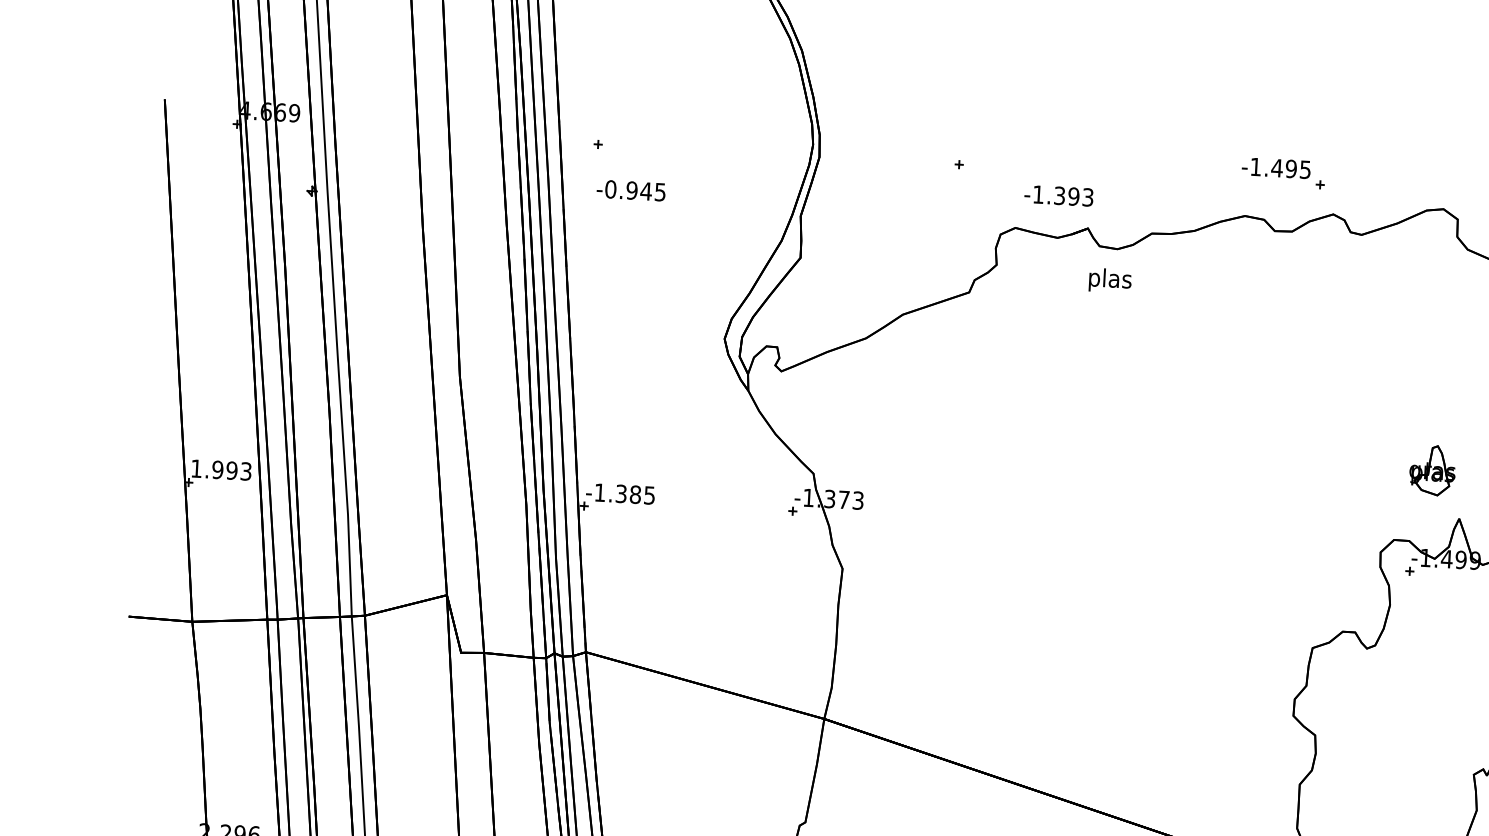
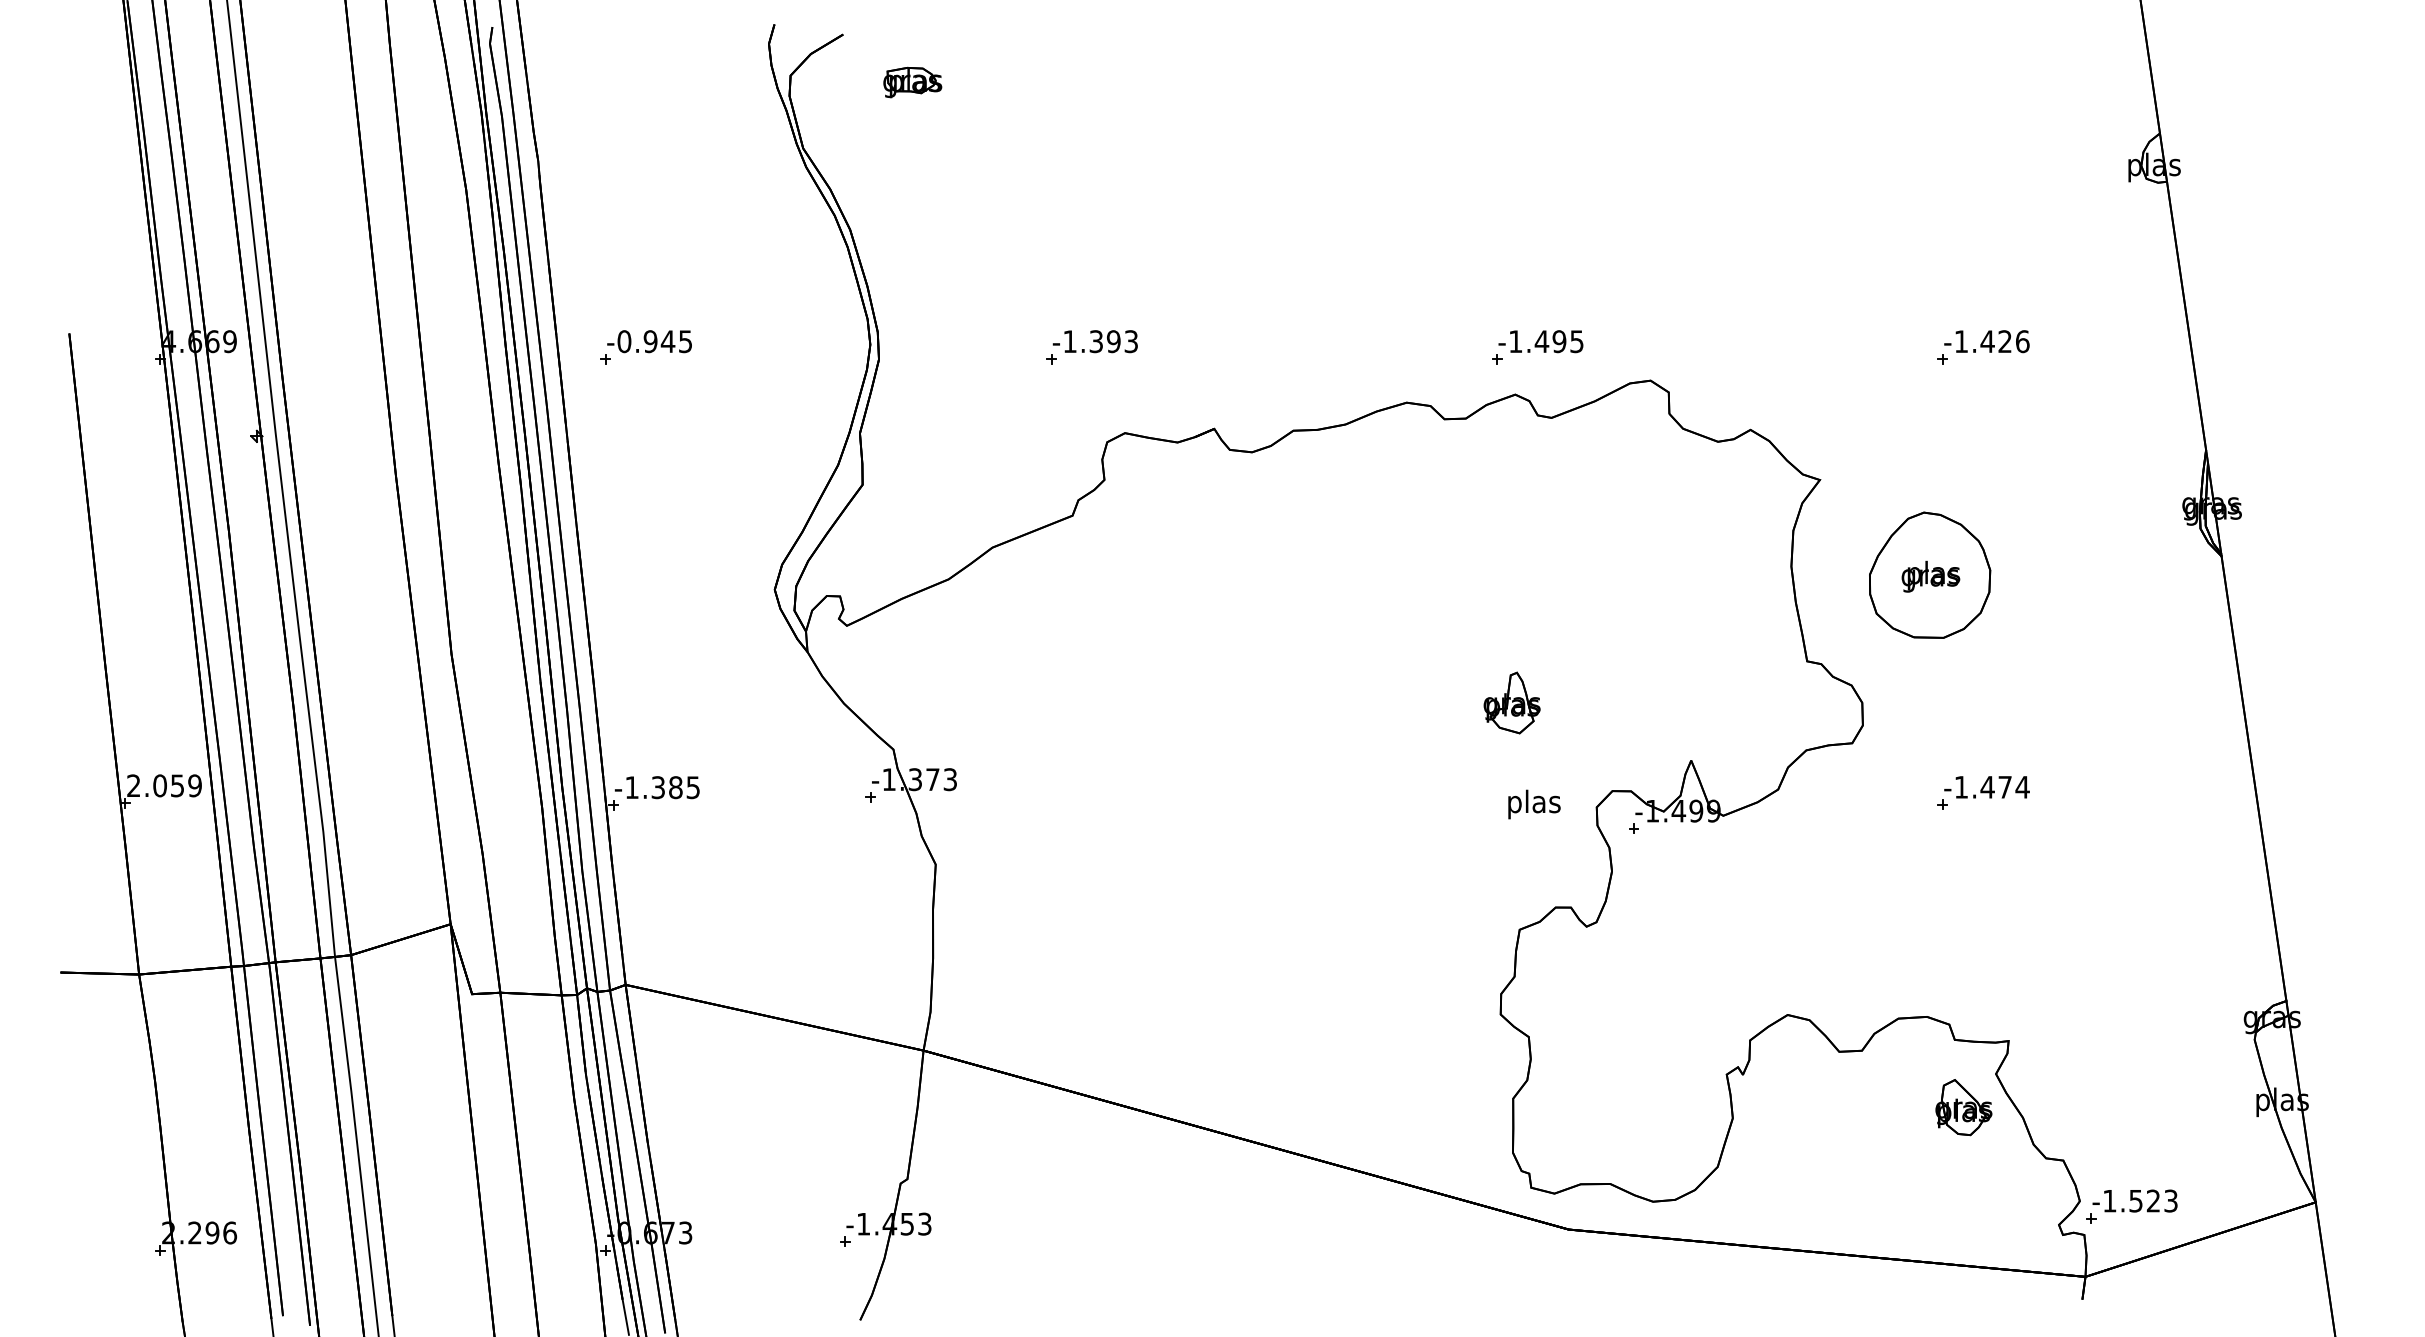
text: (1275, 168) -> (1540, 341), moved
text: (631, 190) -> (649, 341), moved
text: (1058, 195) -> (1094, 341), moved
text: (1110, 280) -> (1534, 804), moved
text: (221, 469) -> (164, 785), 1.993 -> 2.059
part: (1432, 470) -> (1511, 702), moved

